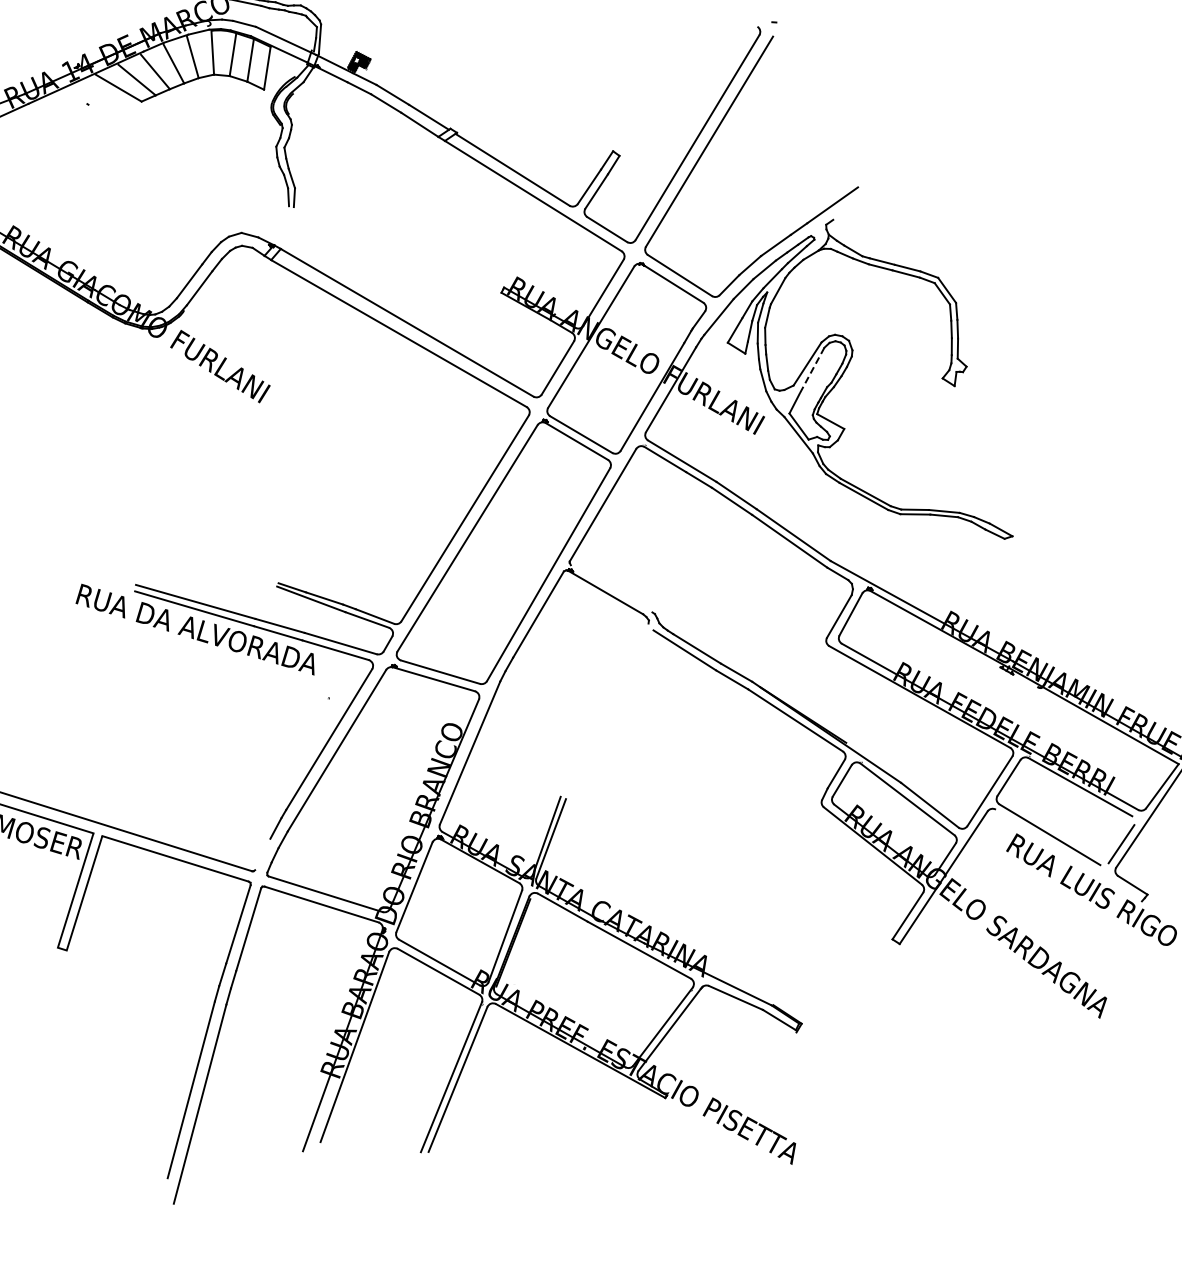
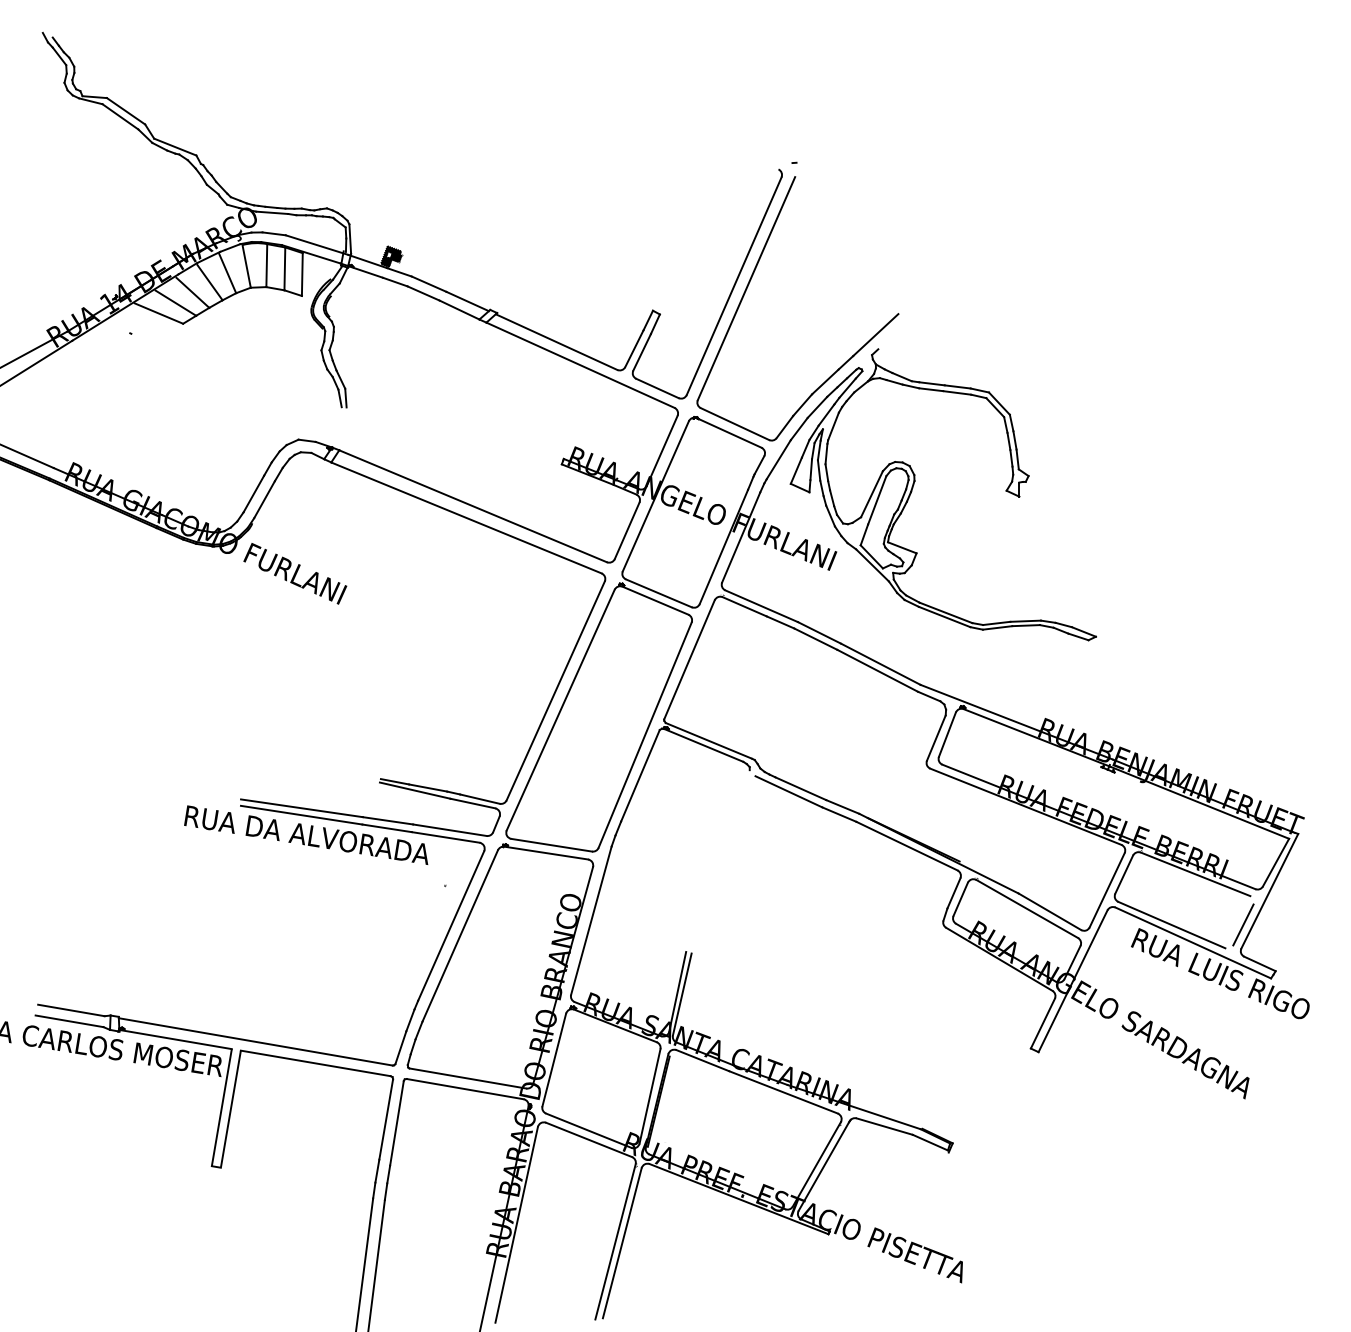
line: (812, 370) -> (877, 500), dashed -> solid
line: (611, 588) -> (708, 740), added
line: (262, 854) -> (400, 1047), added
line: (1069, 855) -> (1193, 942), added

